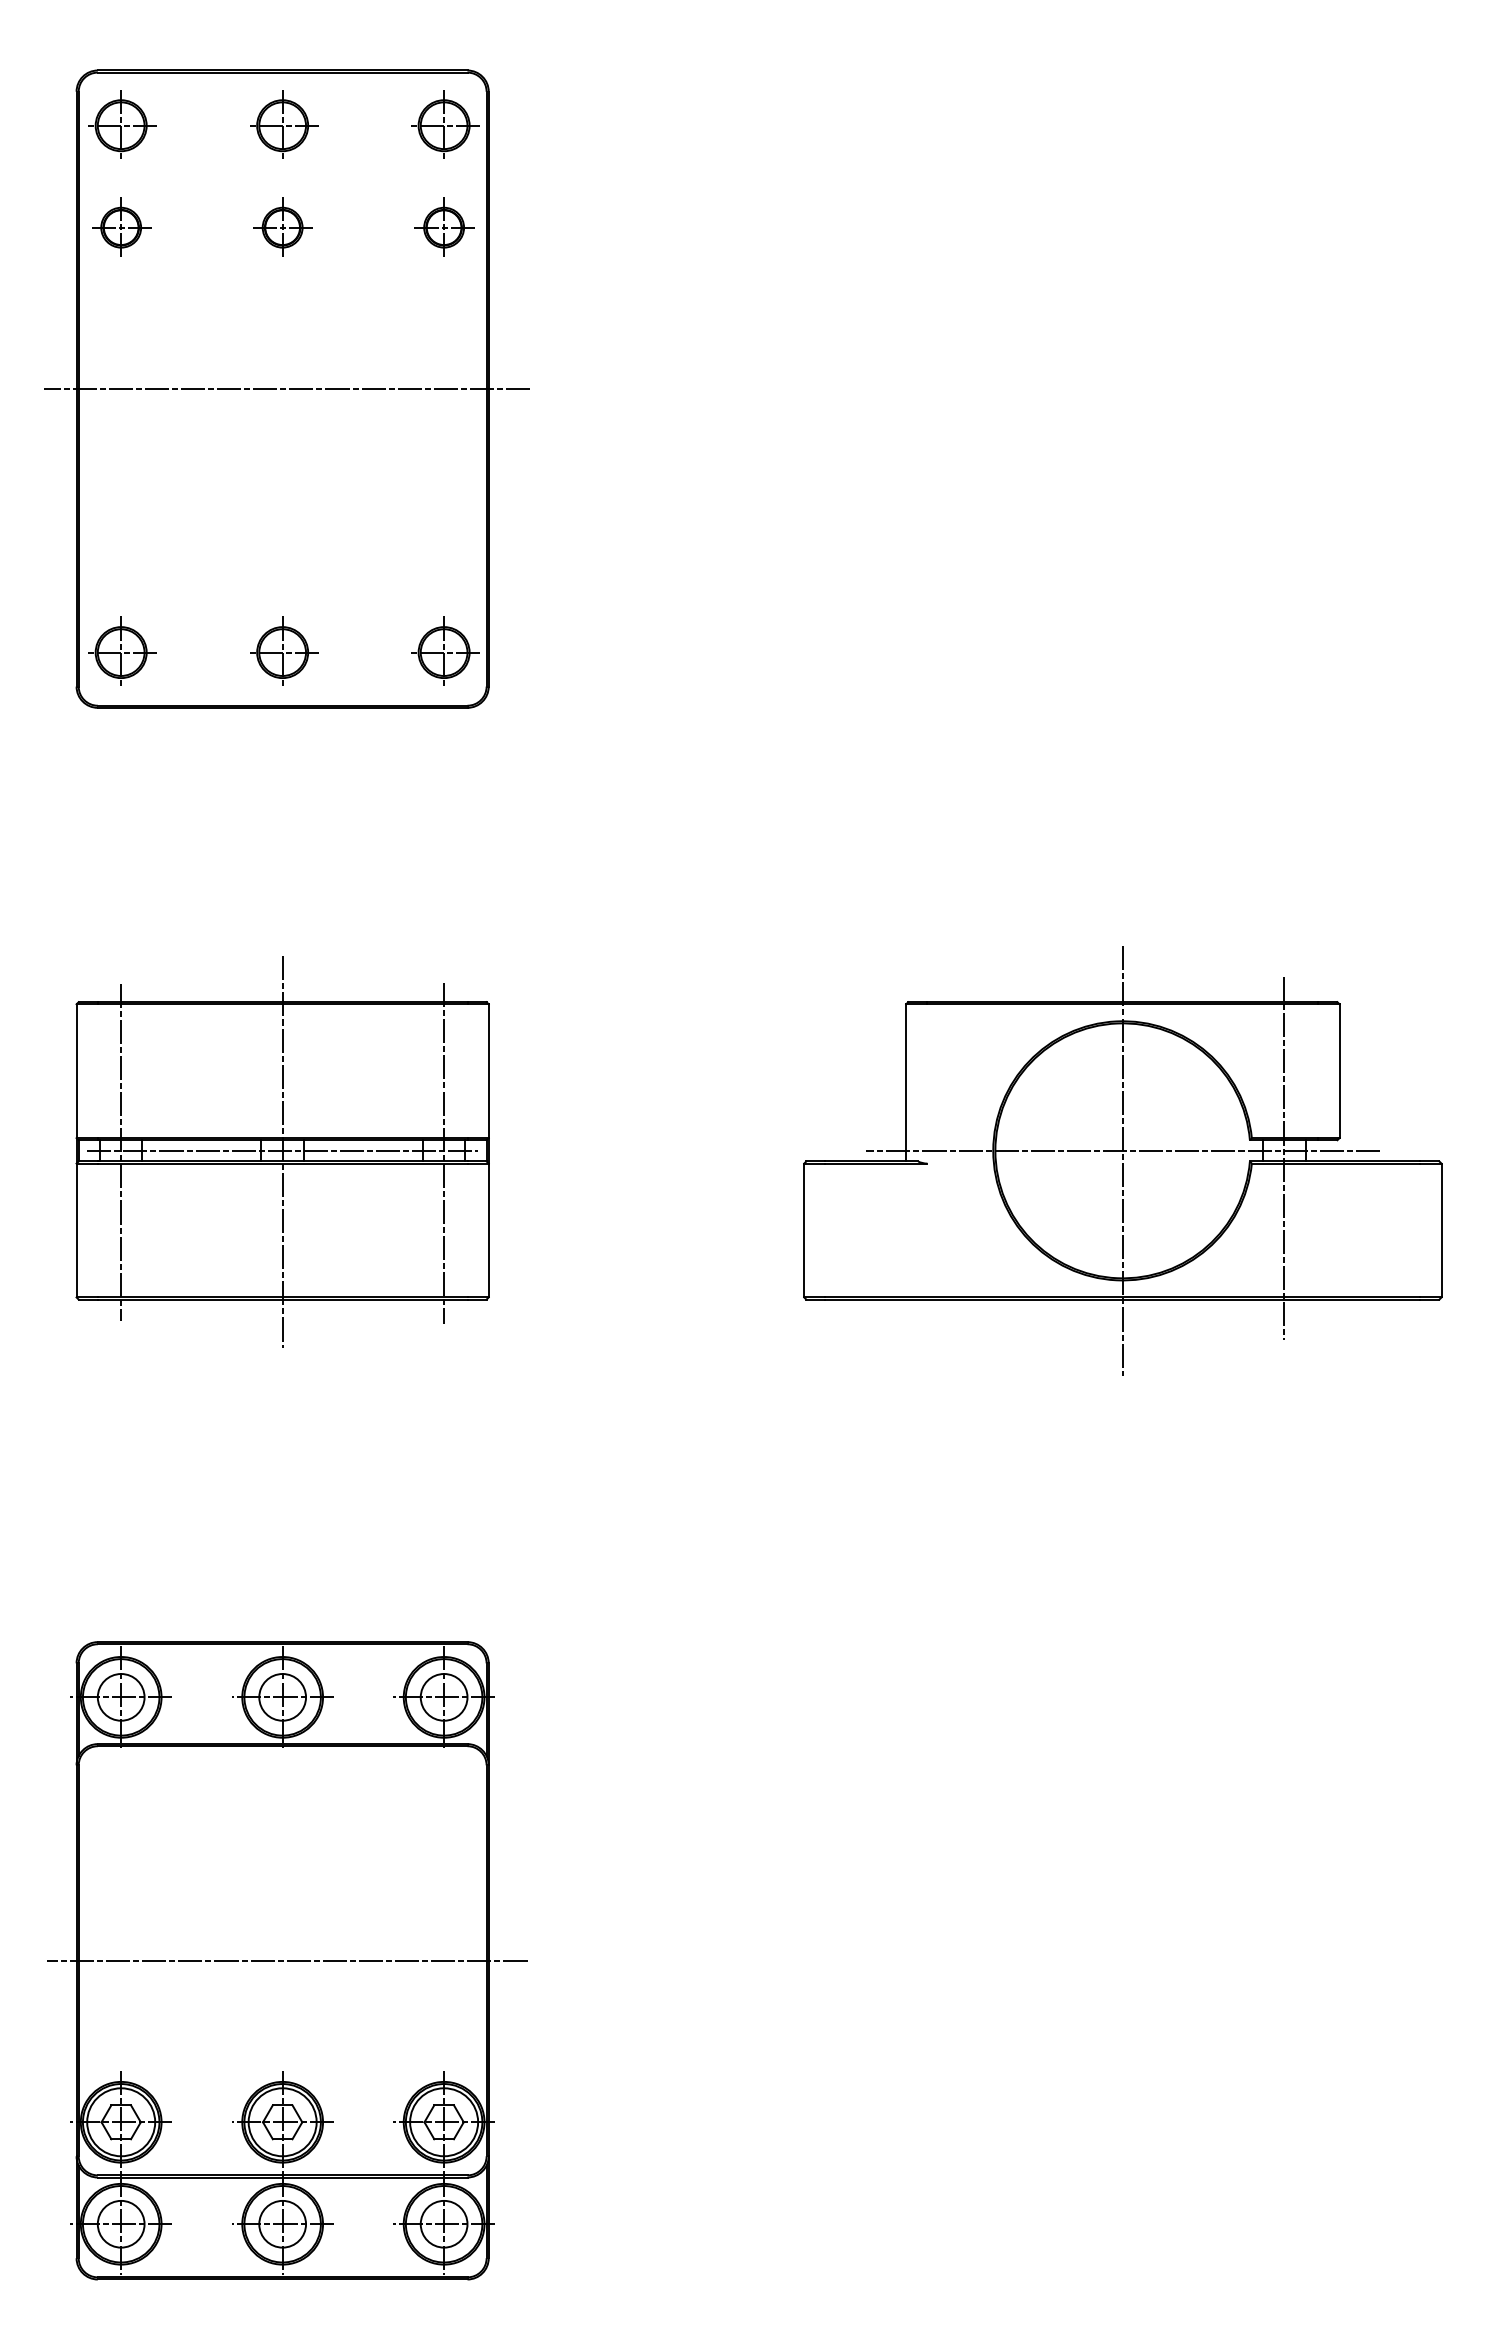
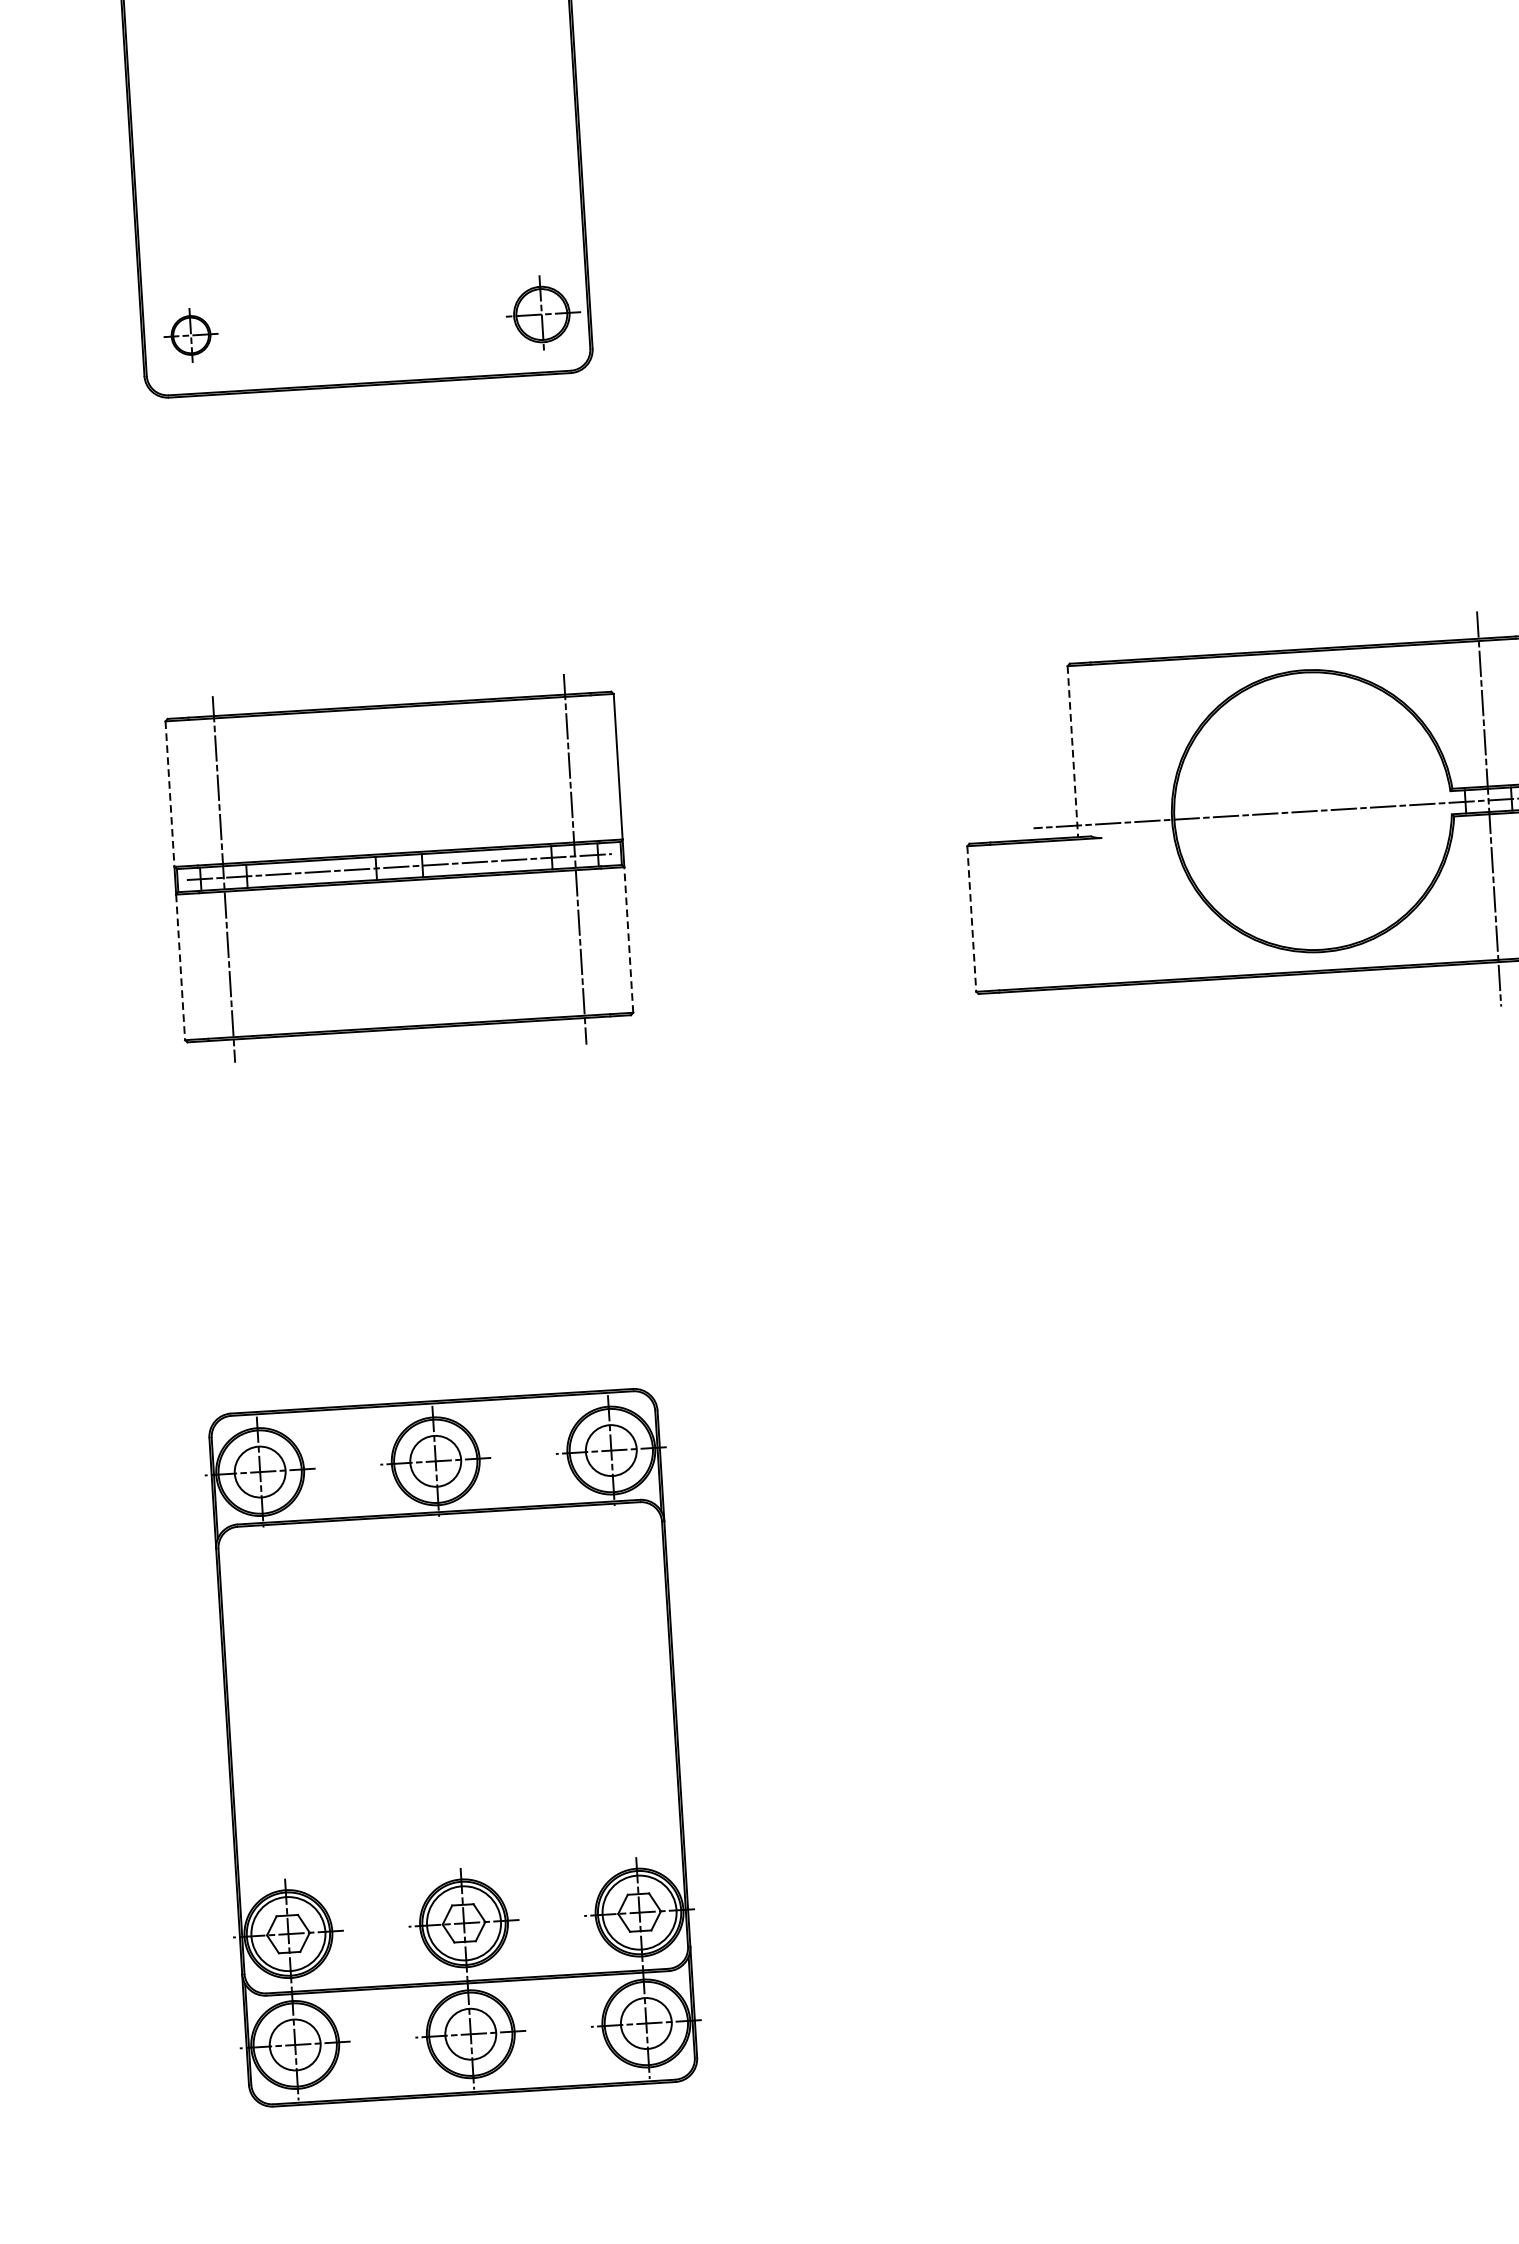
line: (287, 389) -> (354, 38), removed
part: (122, 650) -> (191, 333), size x0.7
part: (284, 650) -> (368, 322), removed
line: (76, 1071) -> (169, 794), solid -> dashed
line: (906, 1082) -> (1073, 751), solid -> dashed
line: (282, 1152) -> (399, 868), removed
line: (1122, 1160) -> (1313, 821), removed
line: (76, 1230) -> (180, 967), solid -> dashed
line: (488, 1230) -> (628, 939), solid -> dashed
line: (804, 1230) -> (972, 918), solid -> dashed
line: (286, 1960) -> (457, 1747), removed

